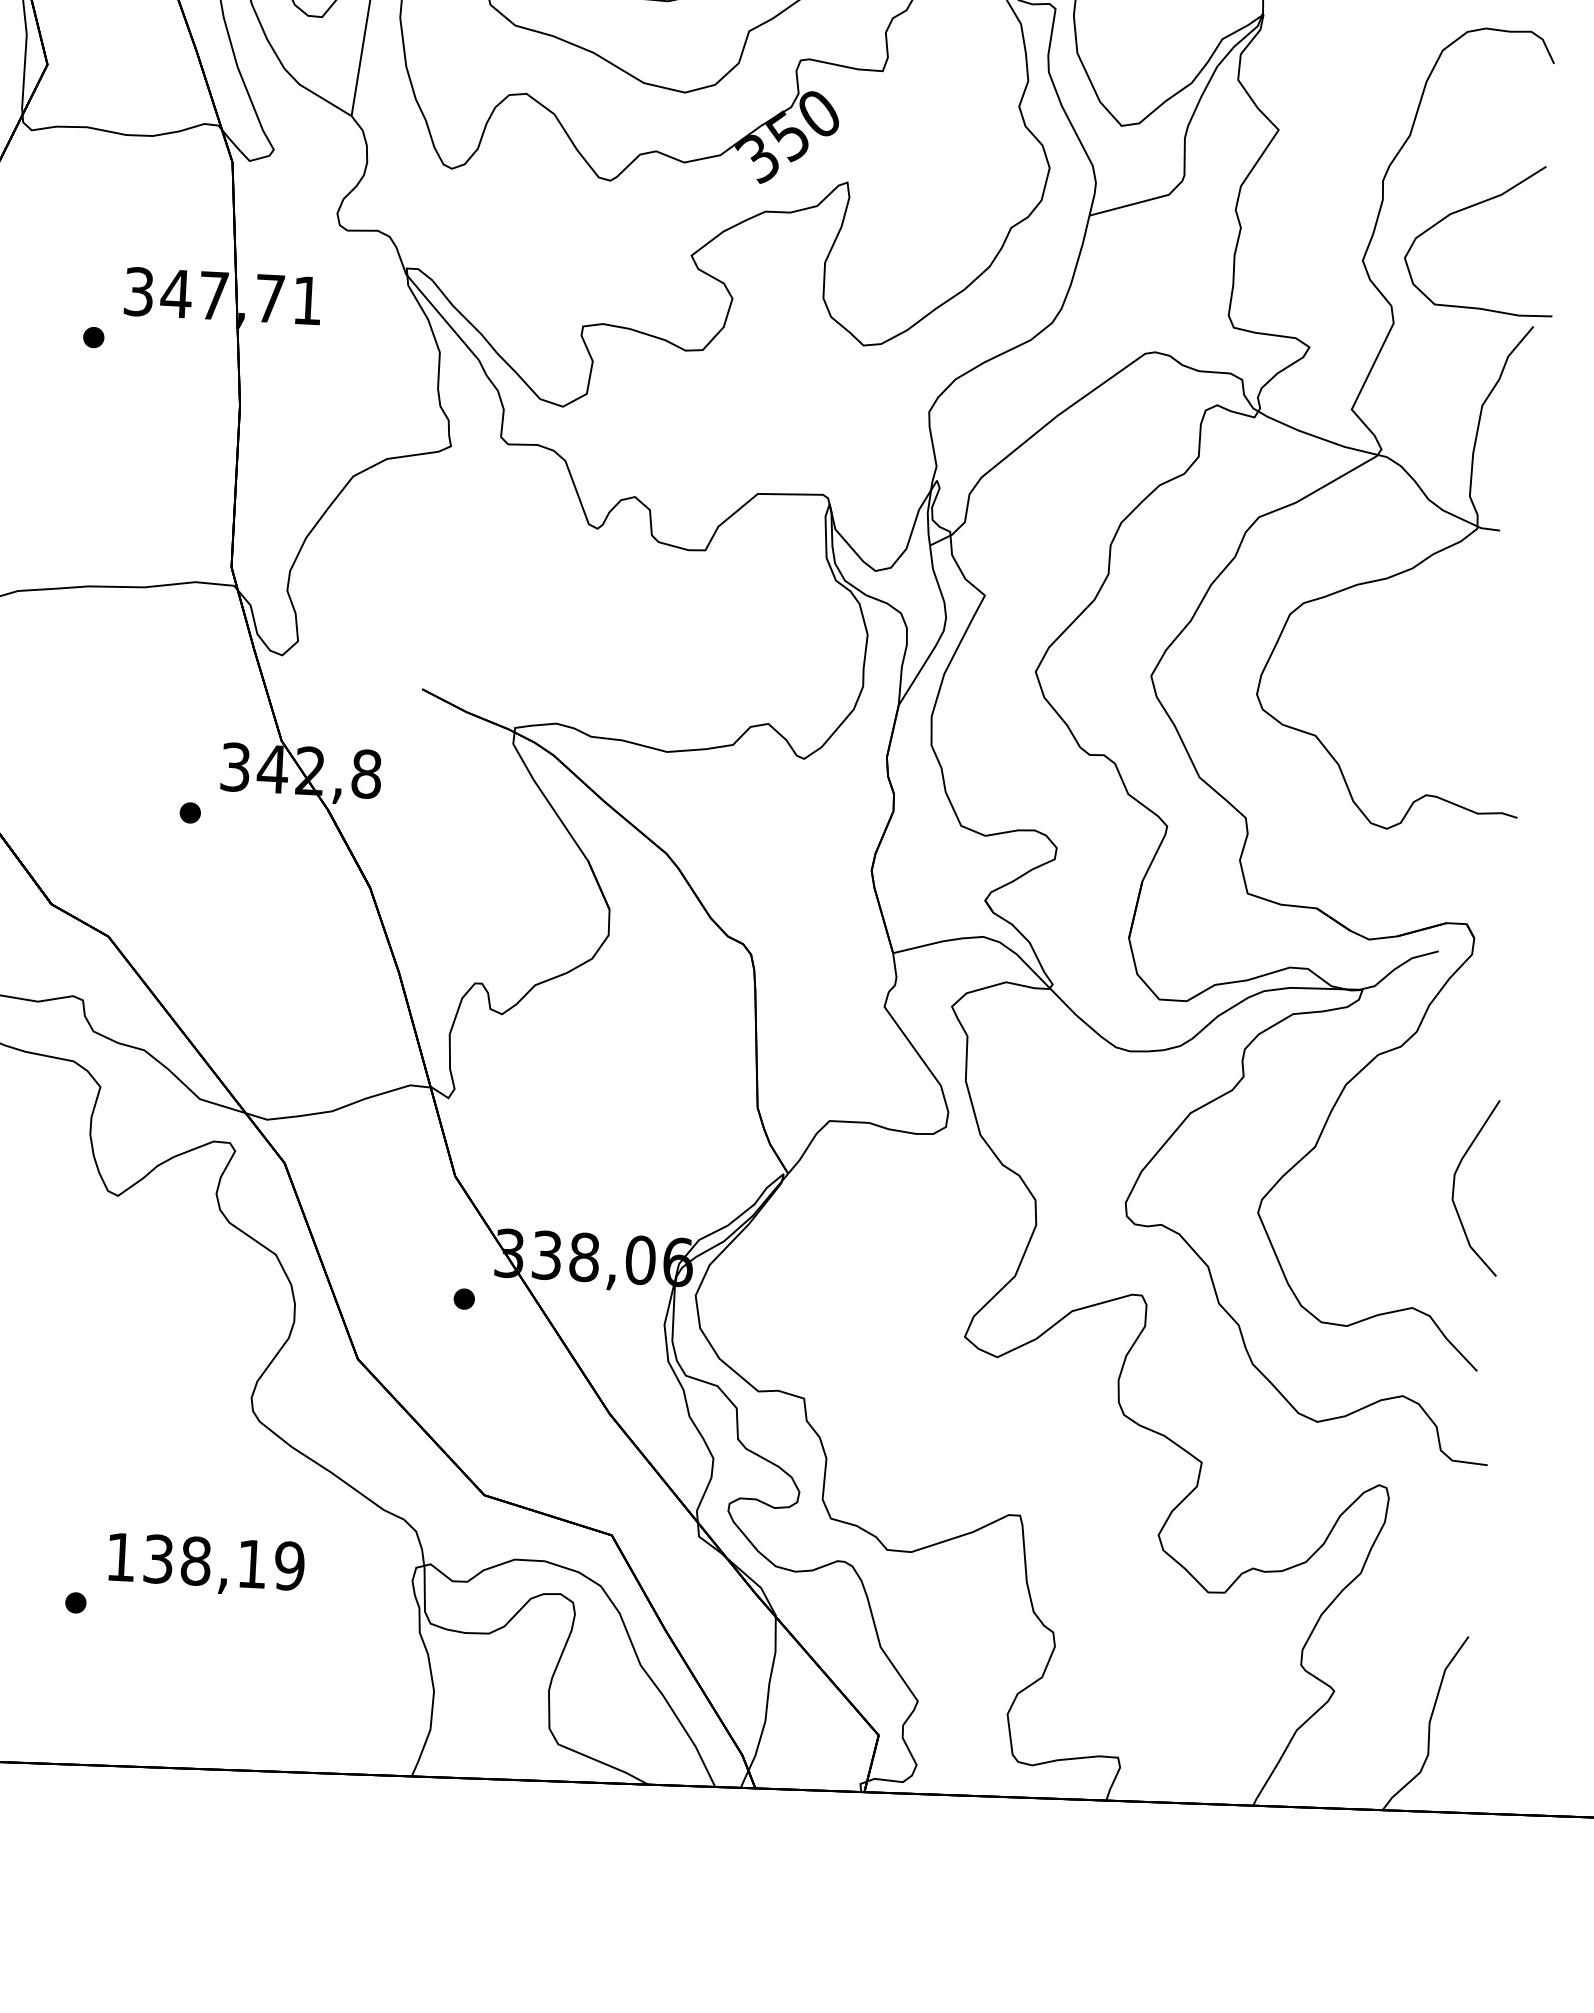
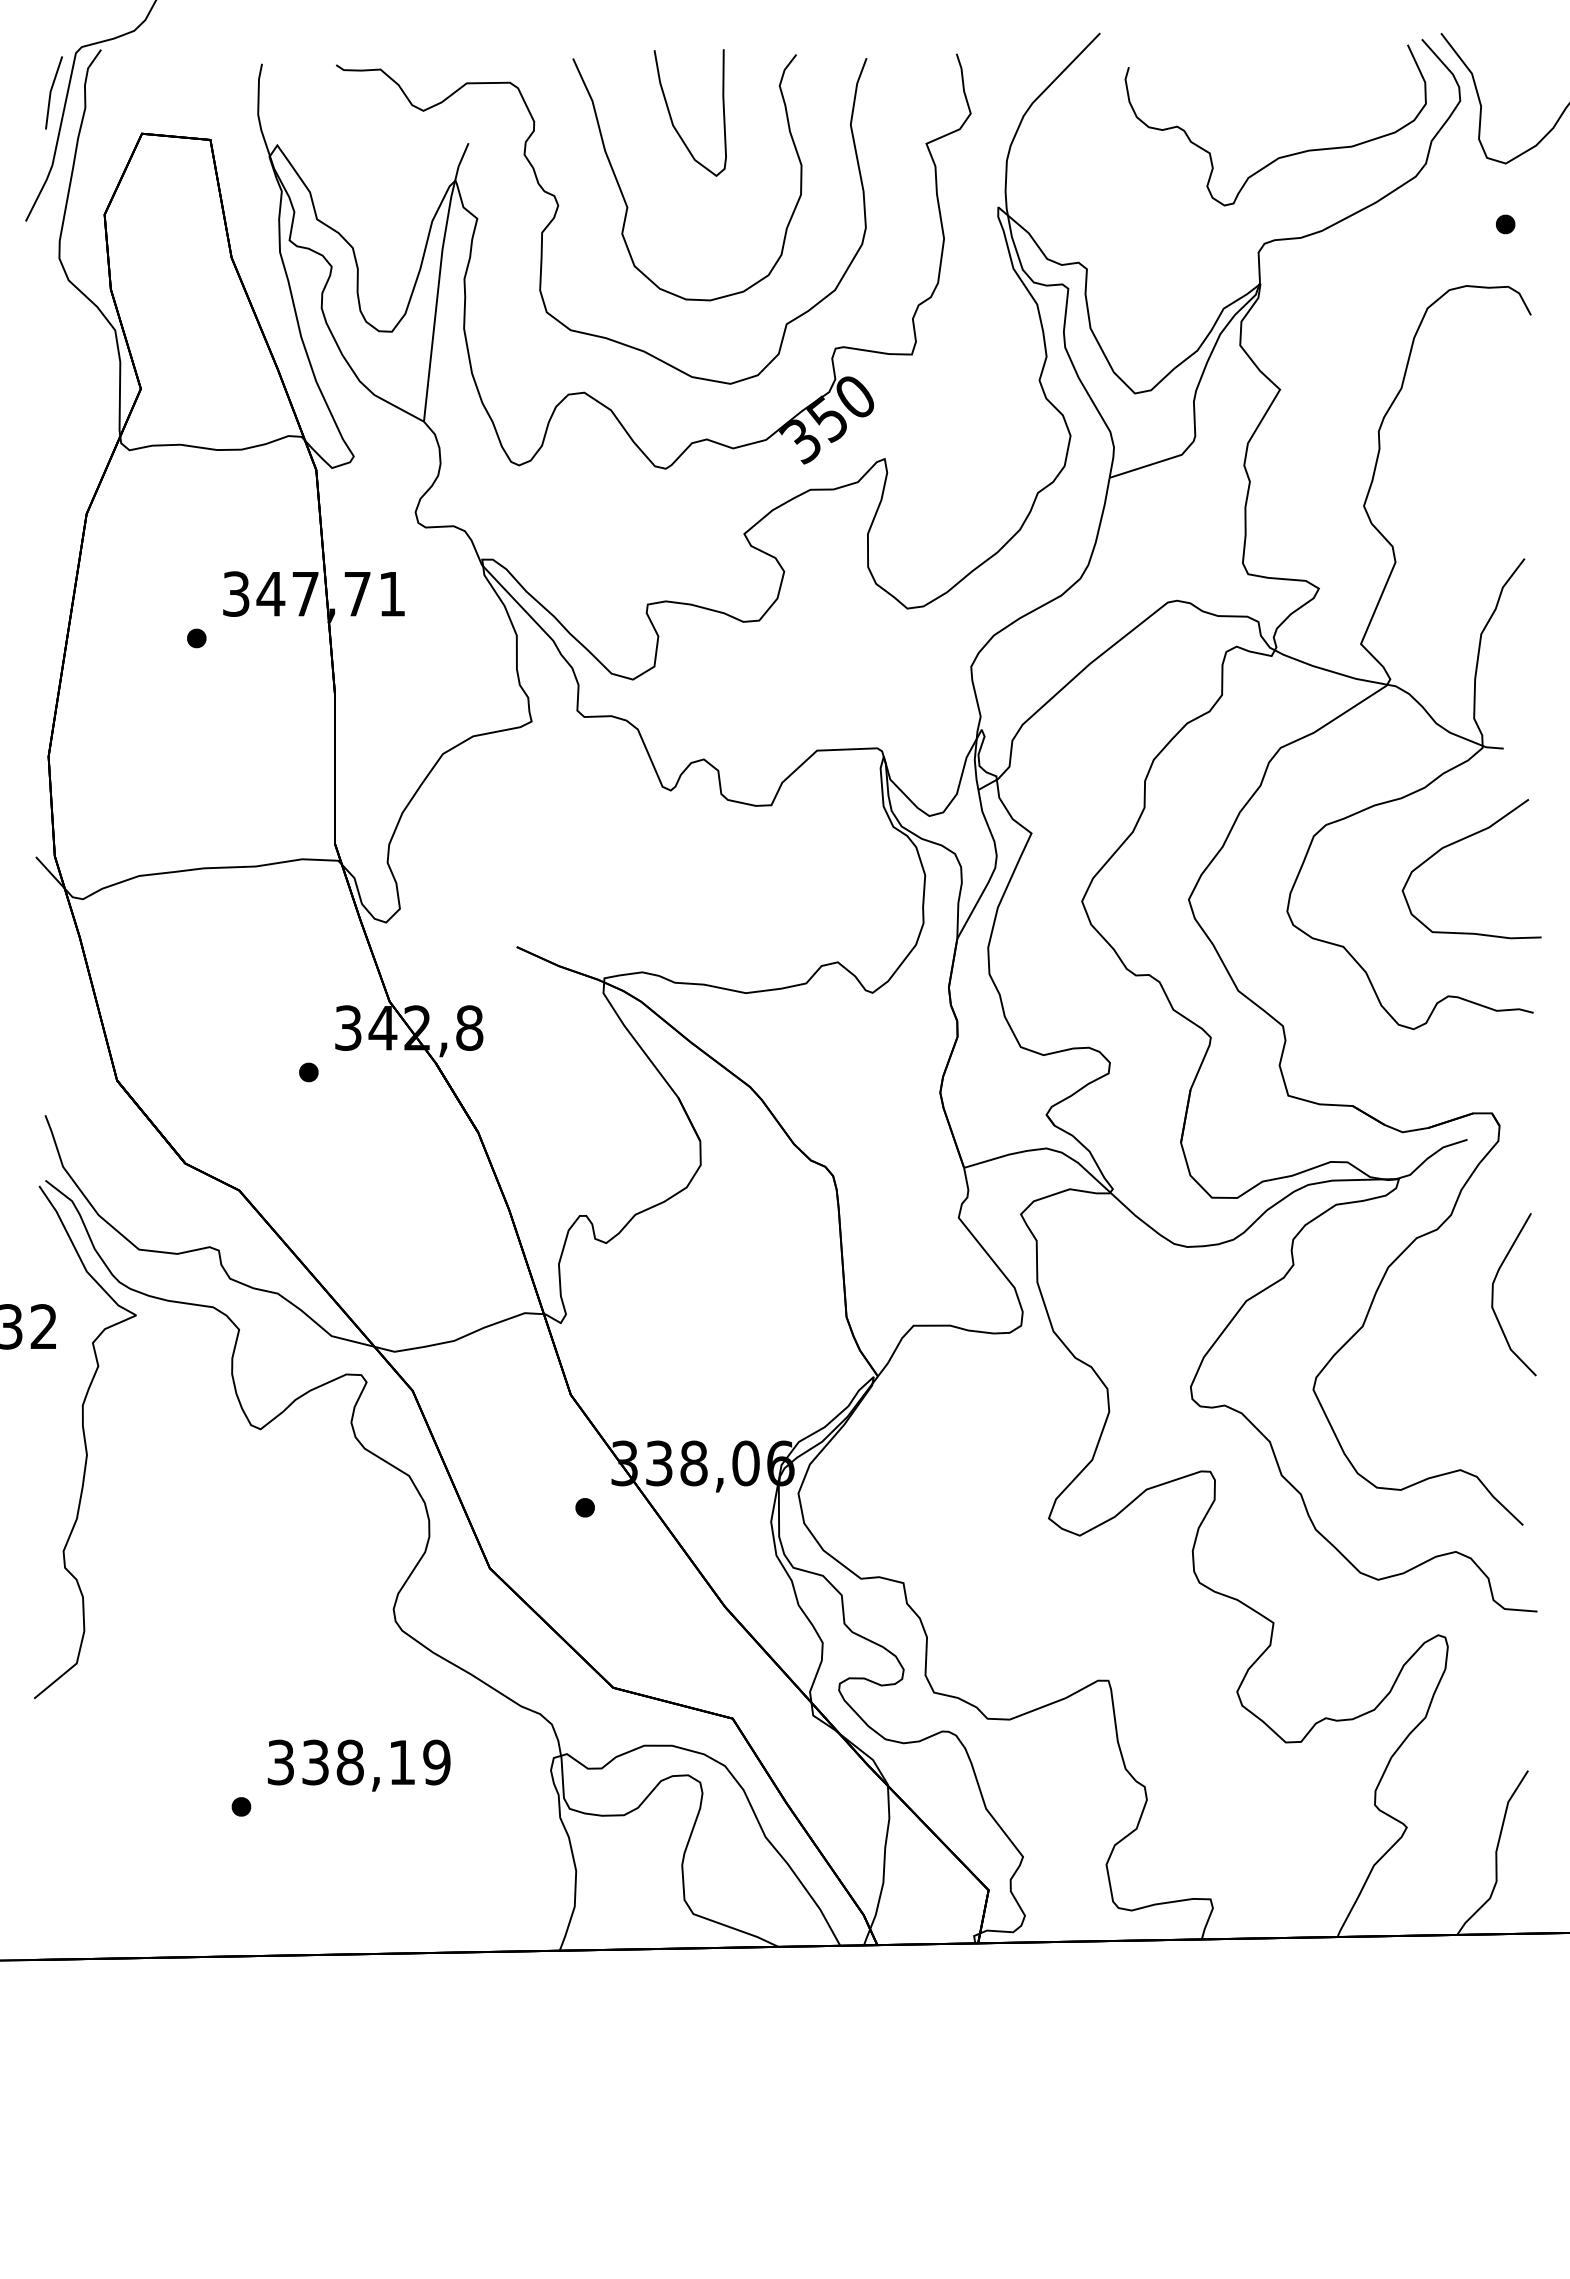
curve: (1470, 208) -> (1460, 841), moved
curve: (1454, 1185) -> (1493, 1294), moved
text: (120, 1557) -> (280, 1762), 138,19 -> 338,19

